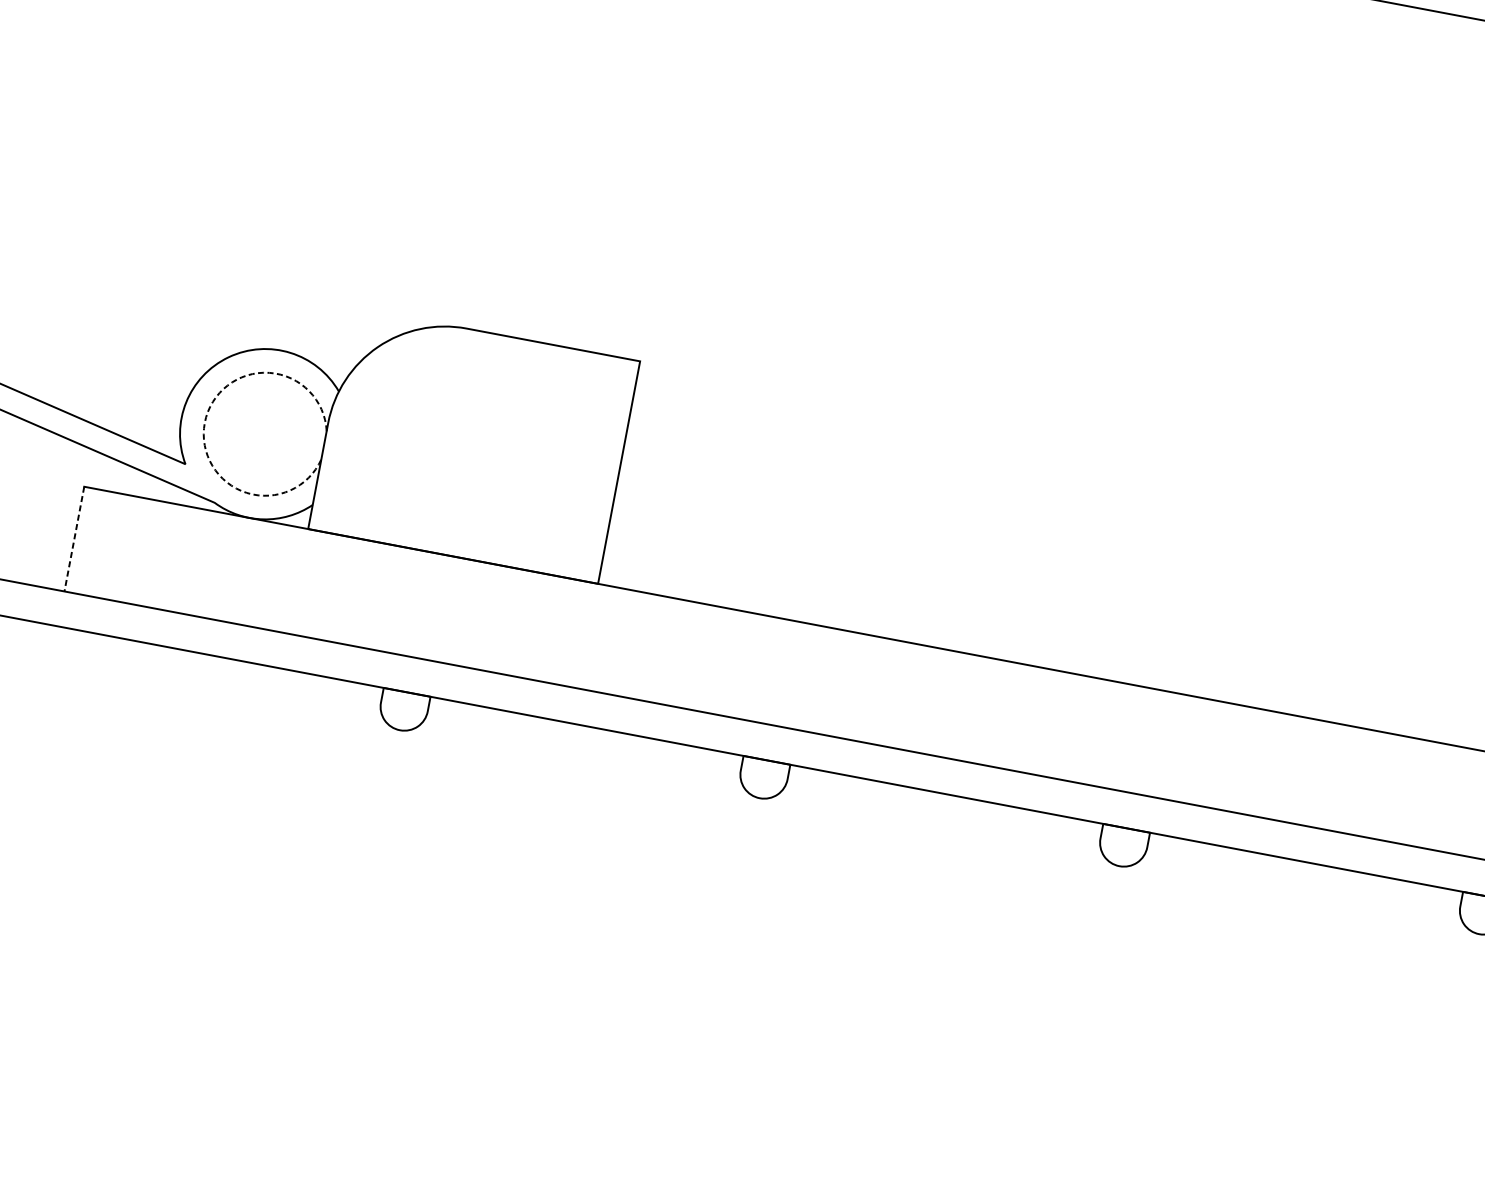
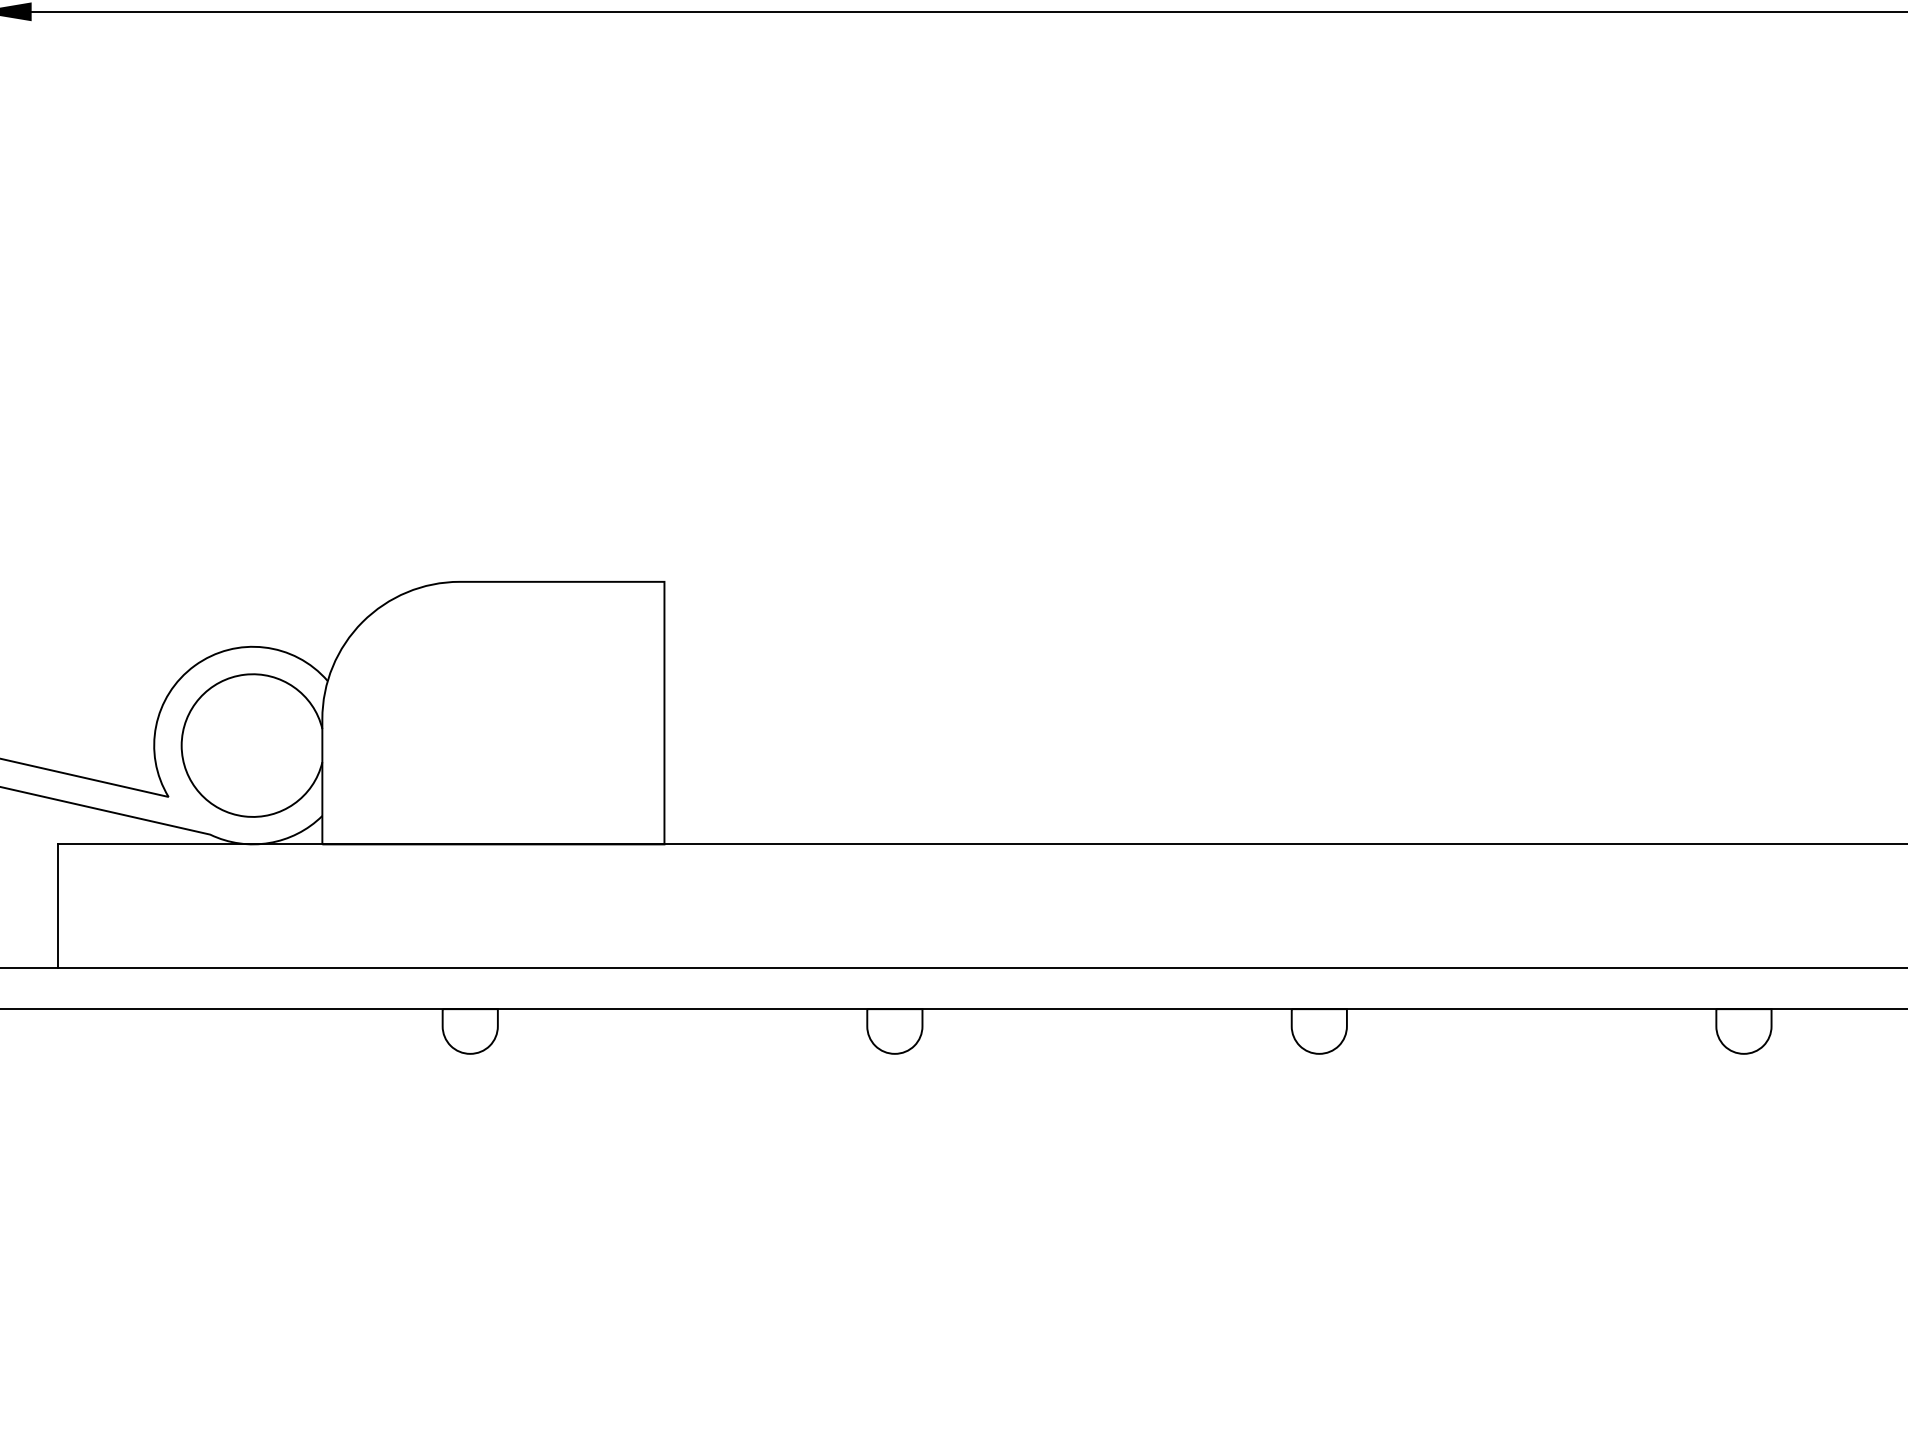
arc: (204, 422) -> (181, 745), dashed -> solid
line: (74, 539) -> (58, 906), dashed -> solid

